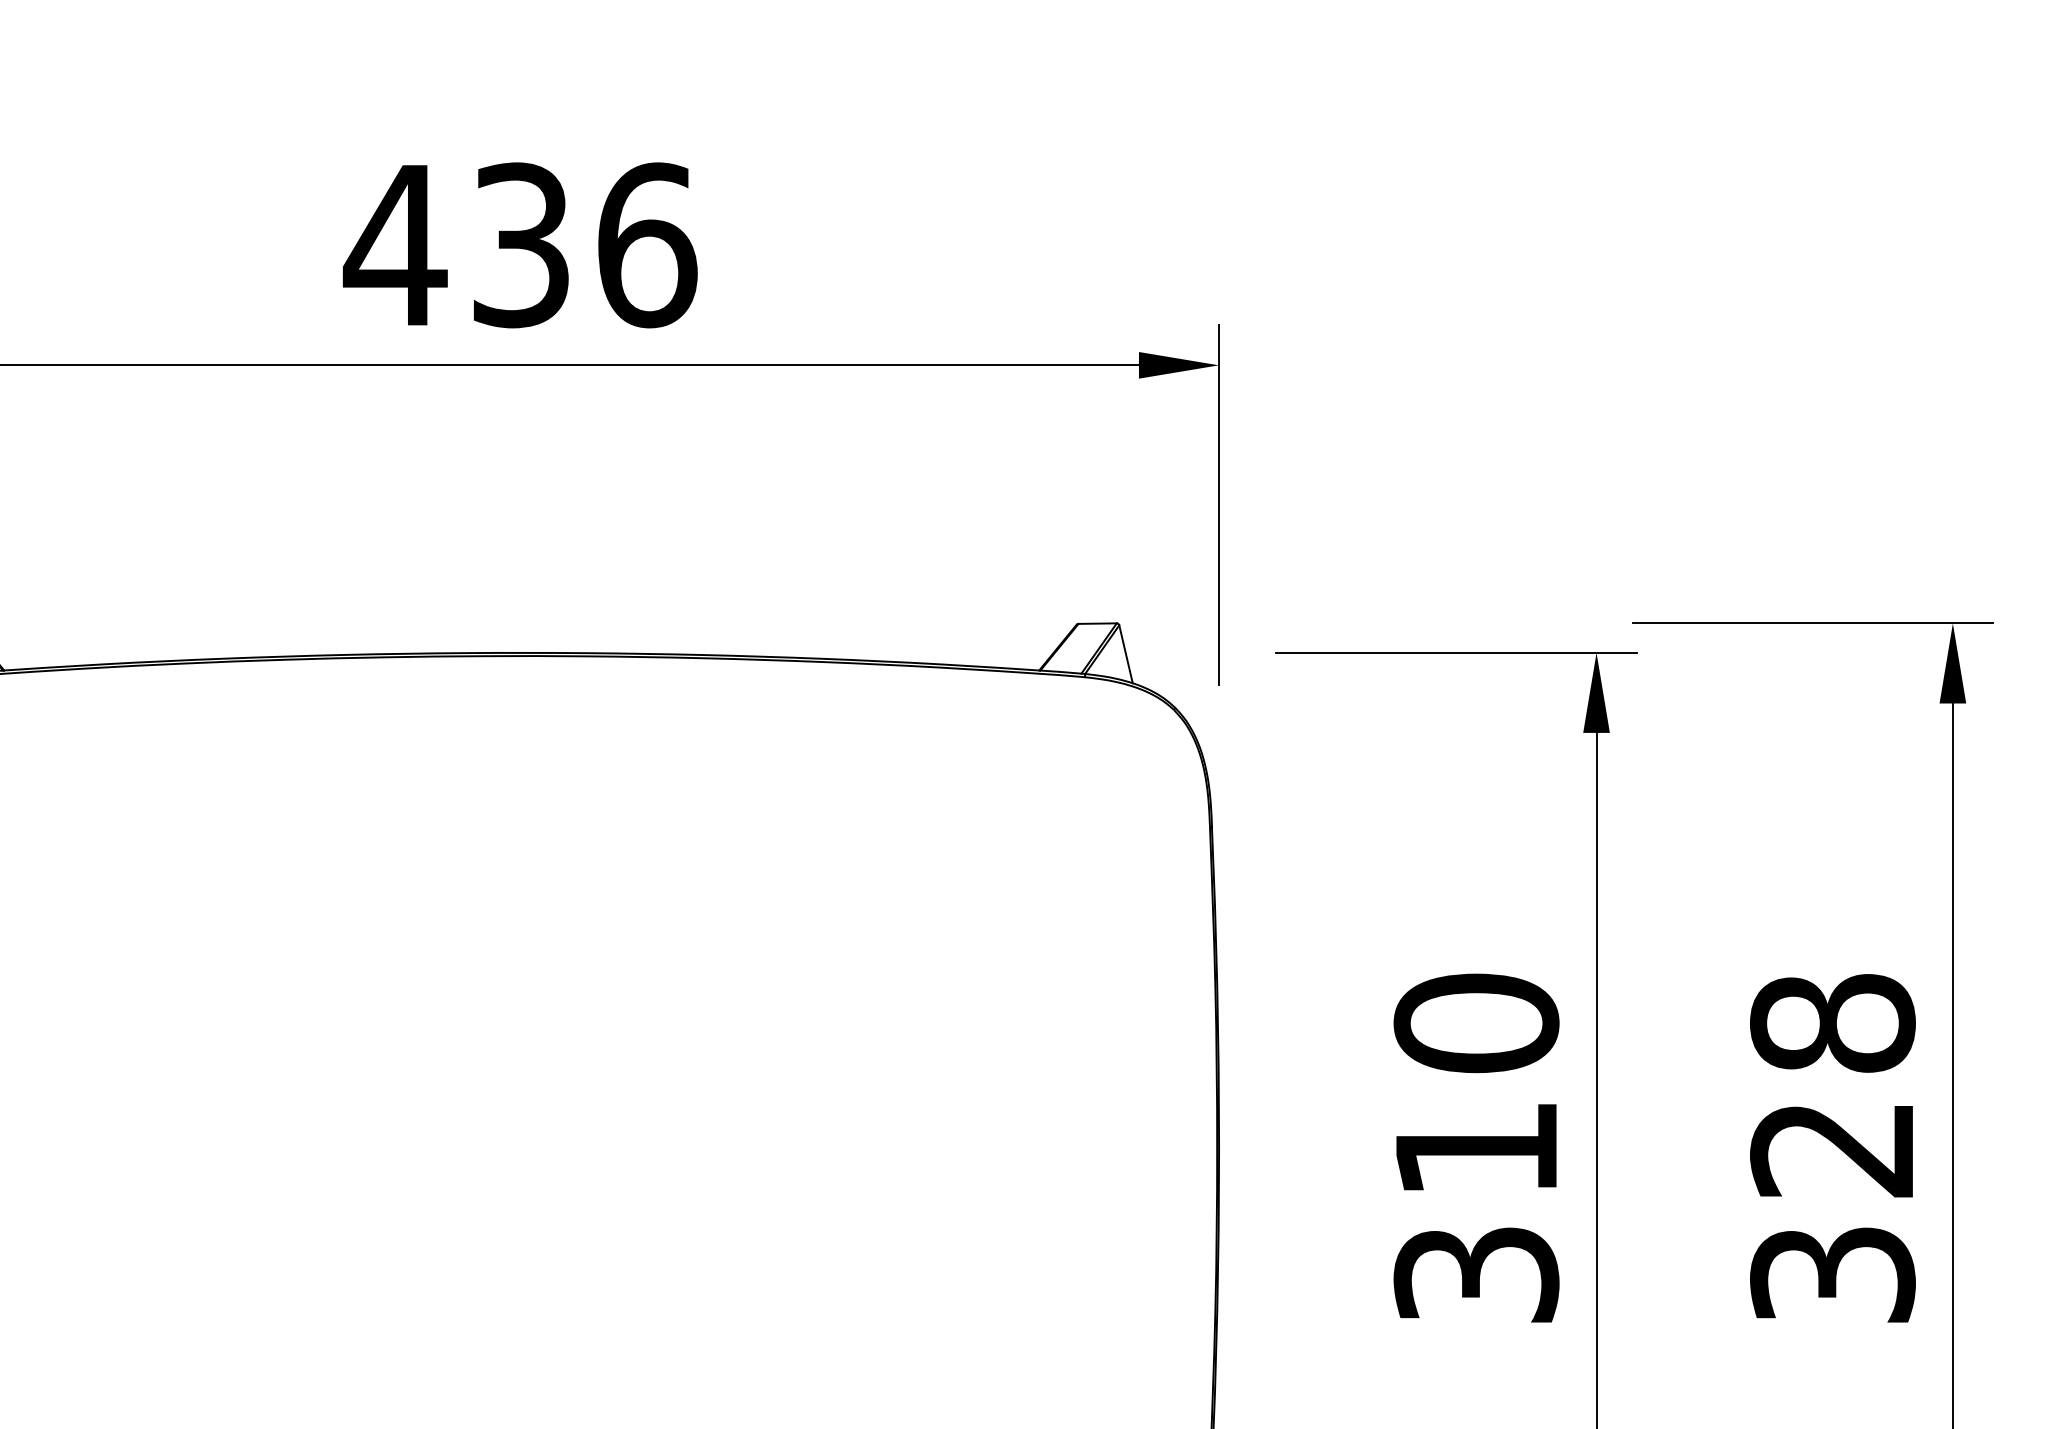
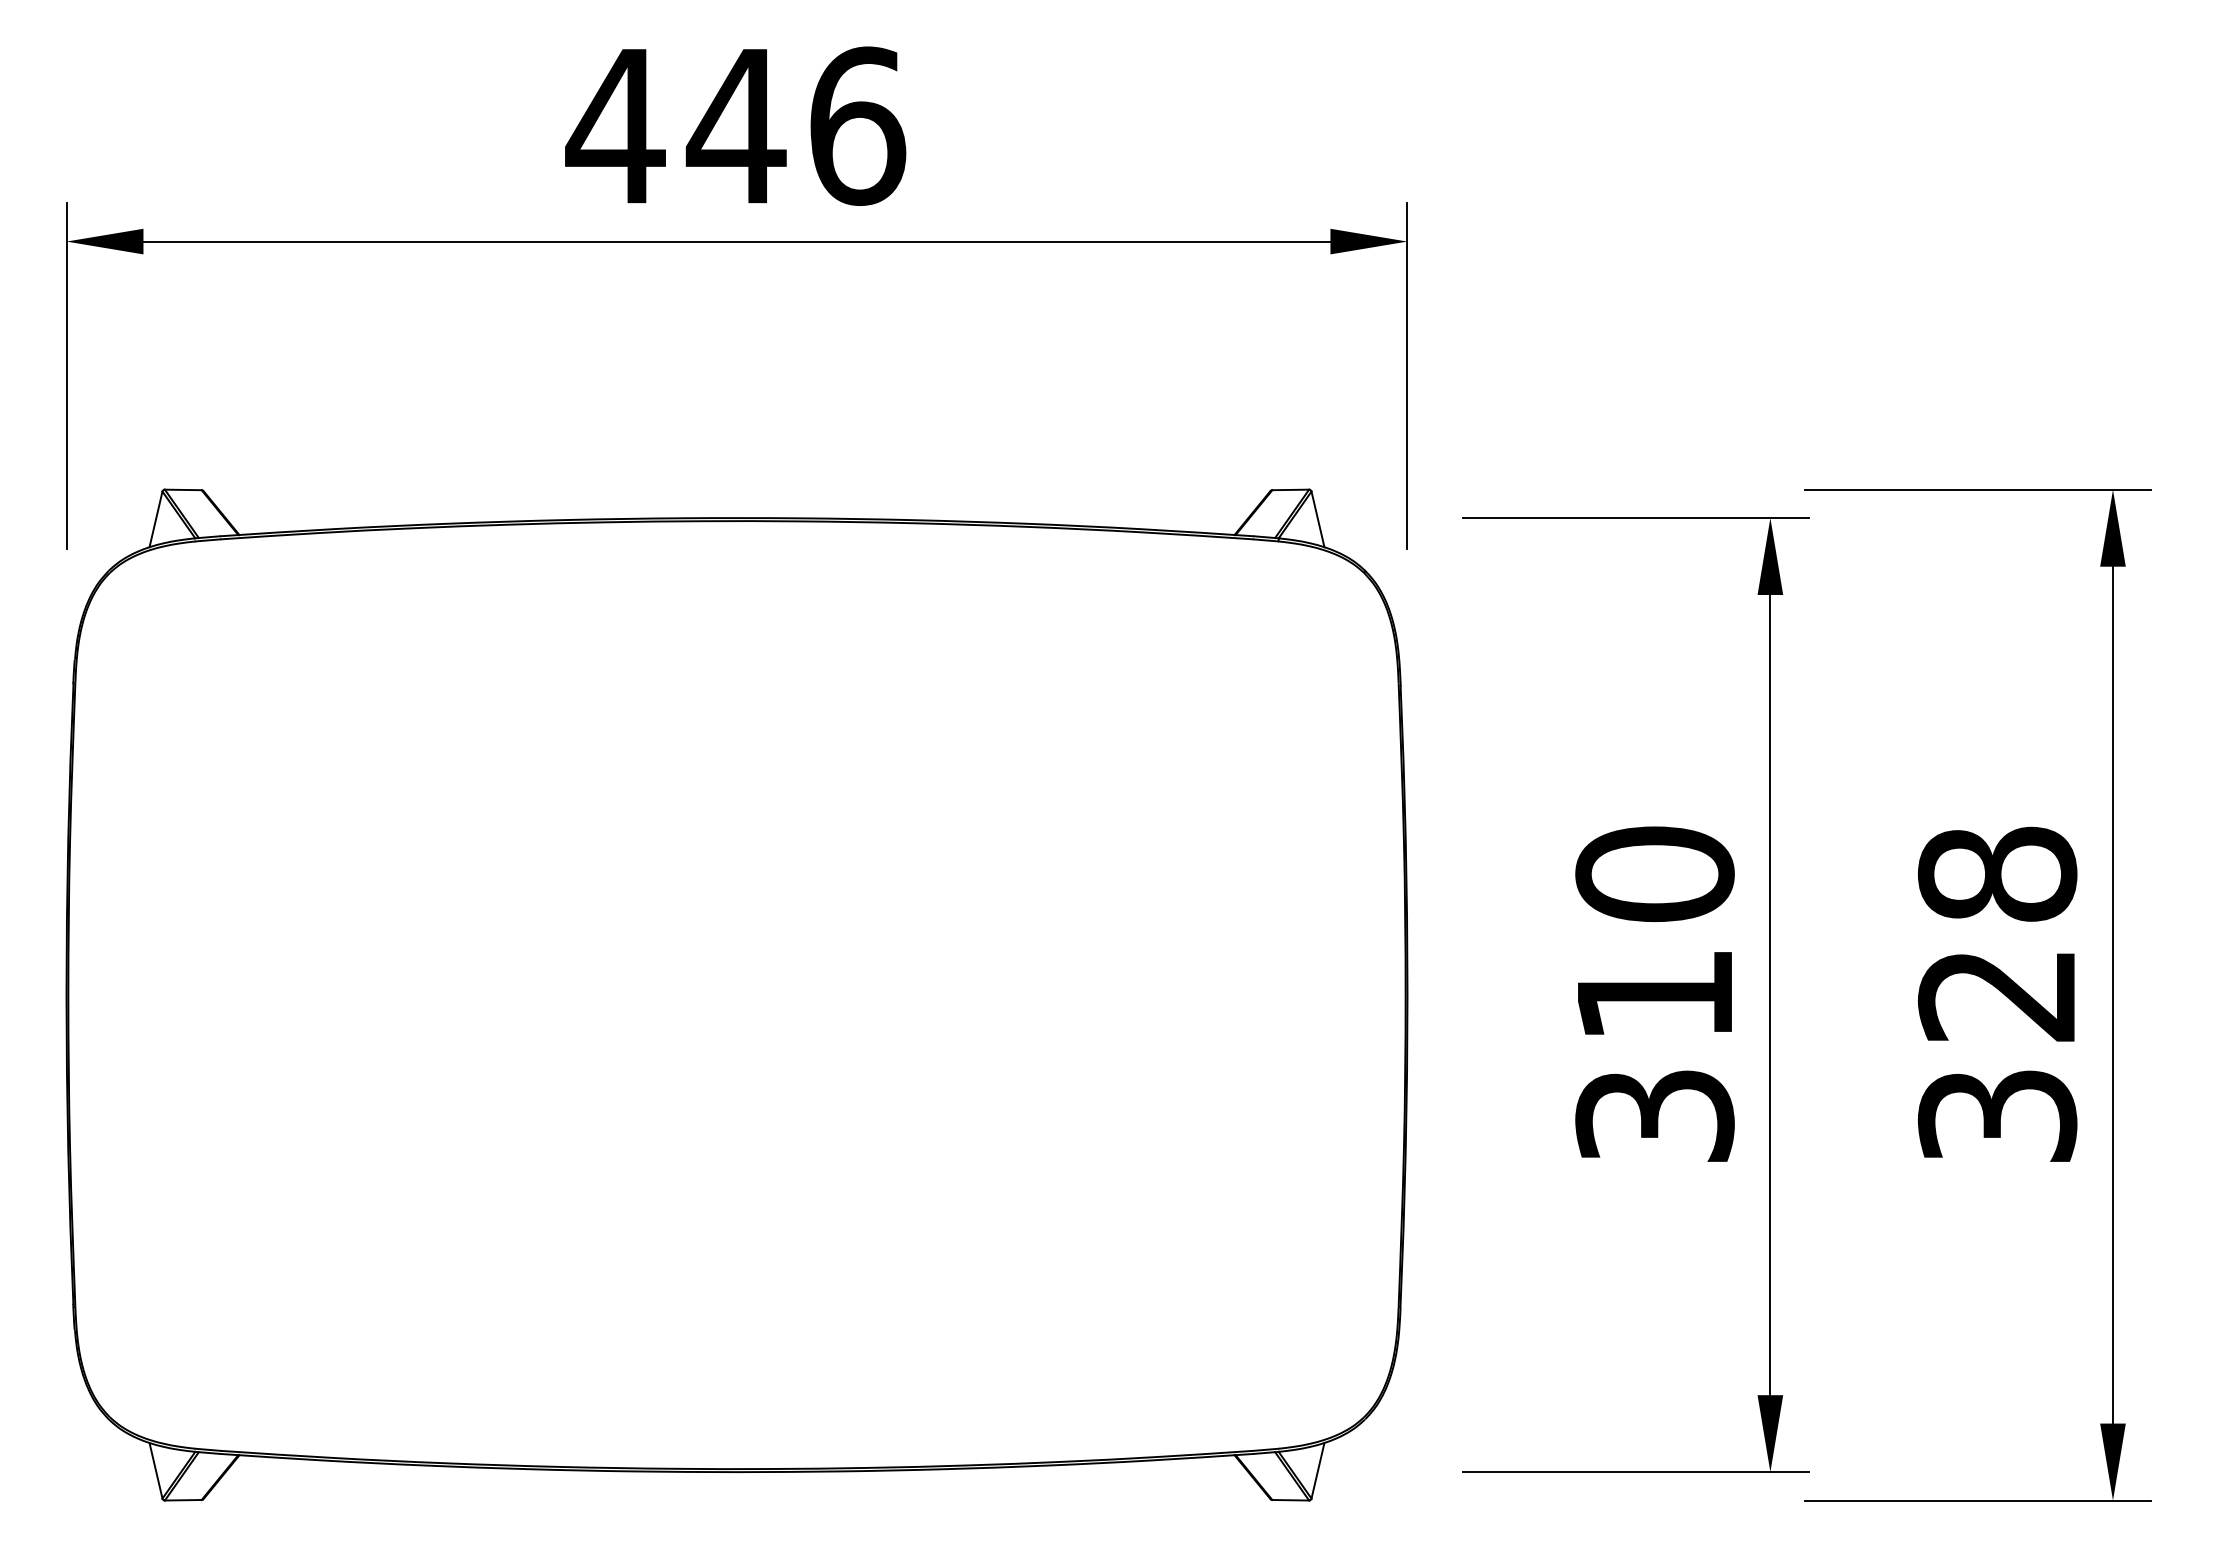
text: (520, 244) -> (735, 125), 436 -> 446

